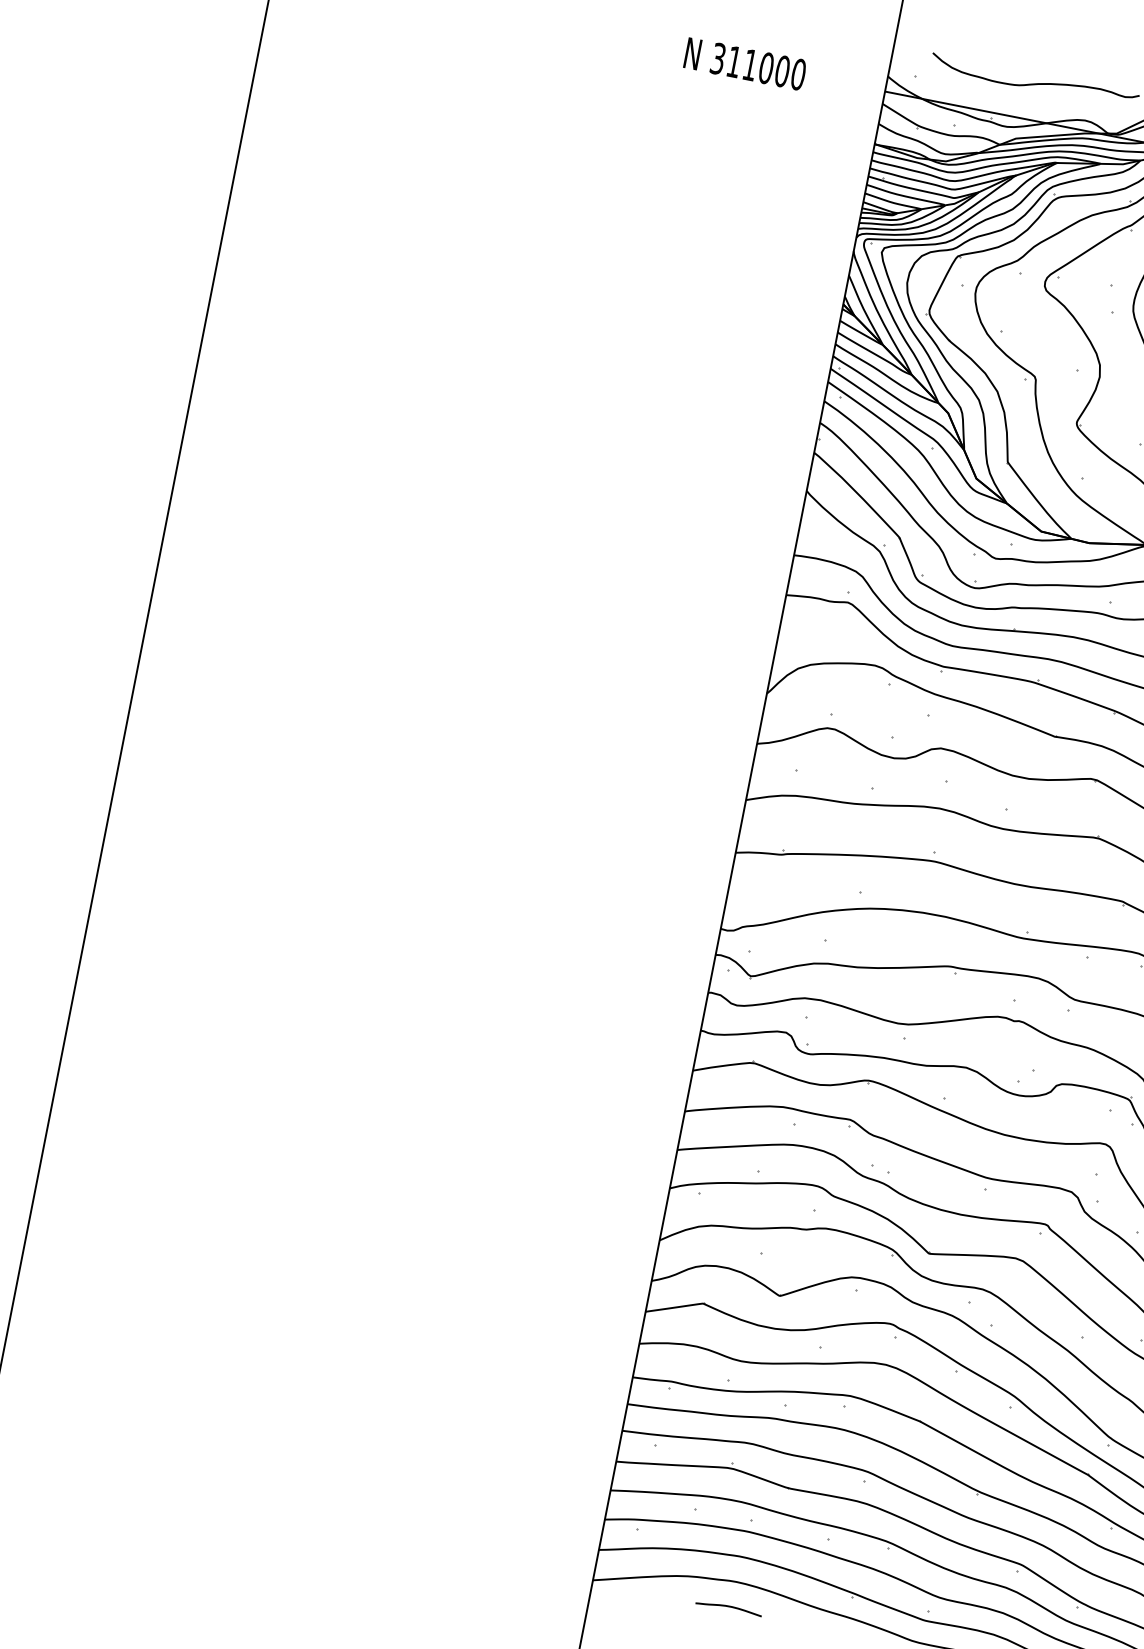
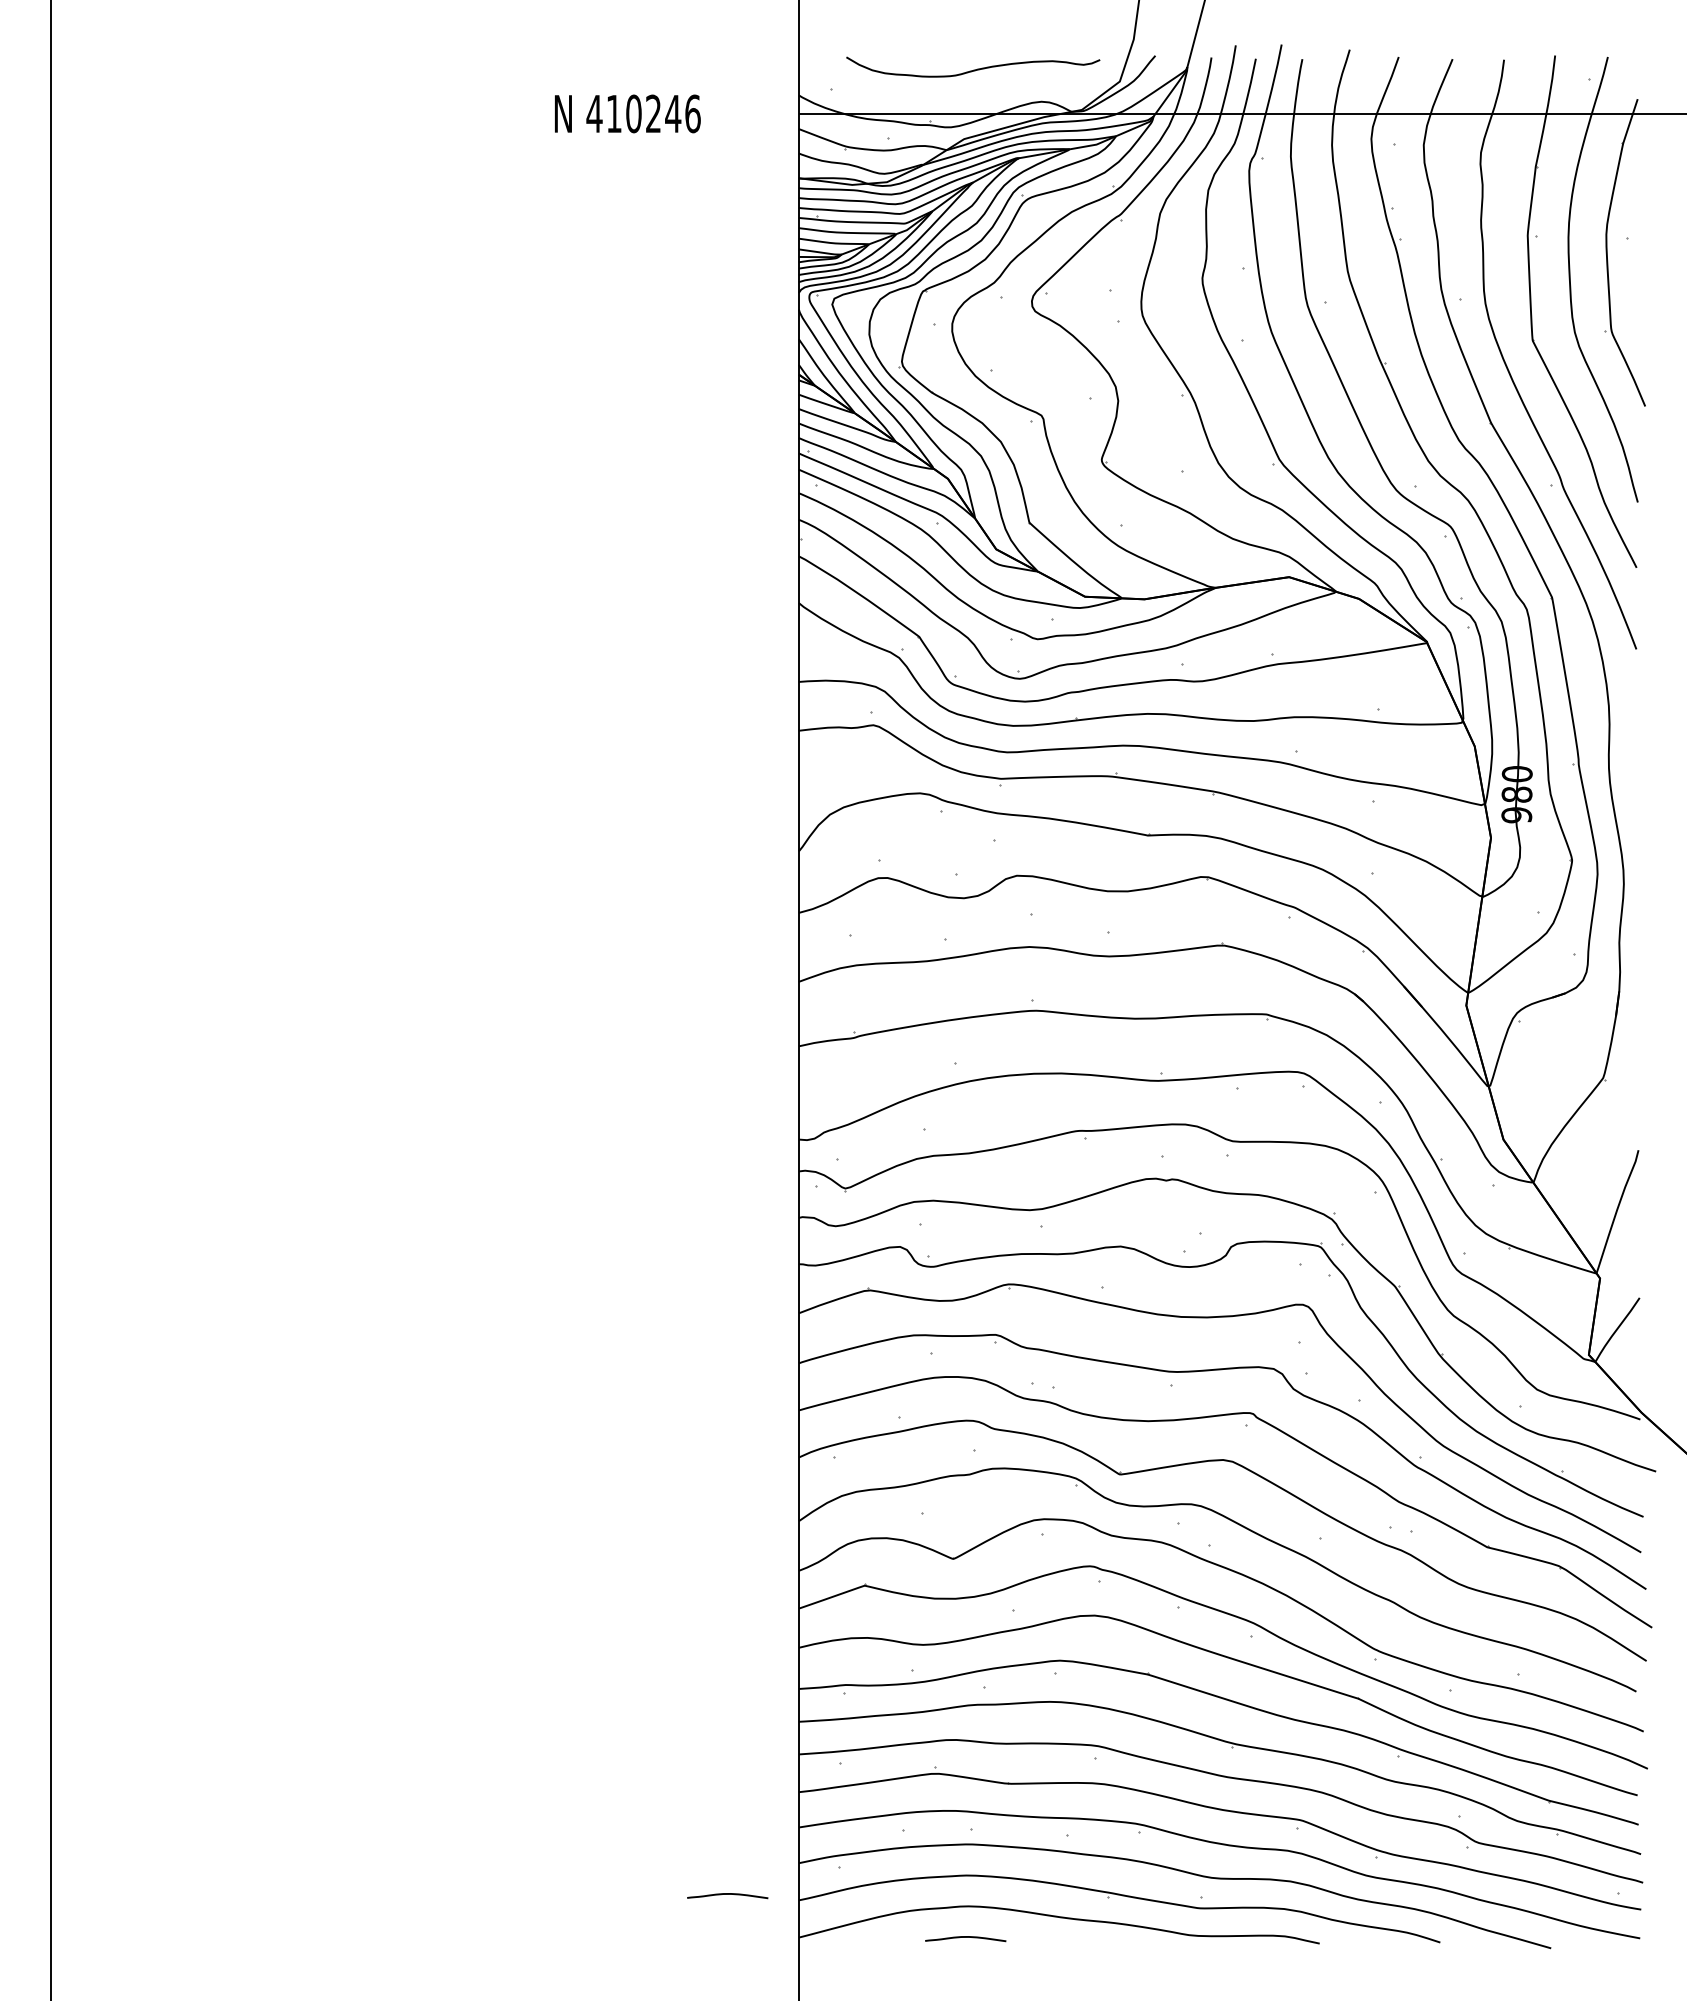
text: (758, 66) -> (643, 113), 311000 -> 410246
curve: (541, 1533) -> (727, 1894), added

